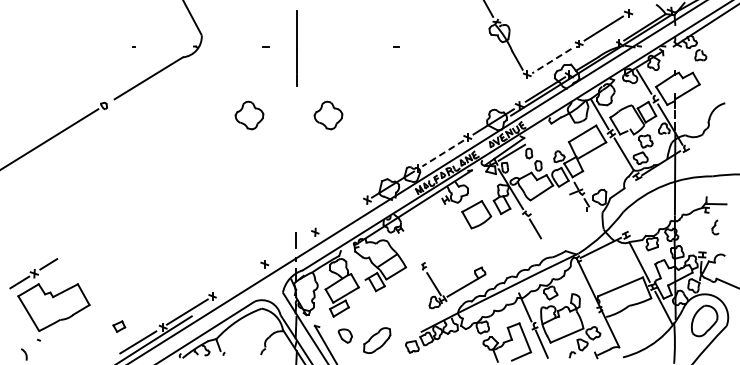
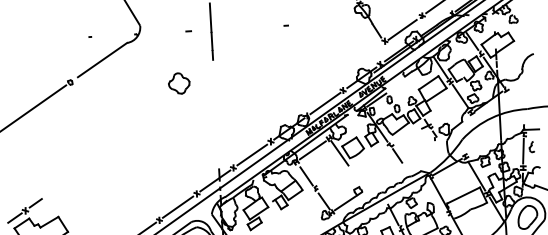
line: (551, 61) -> (402, 30), dashed -> solid
part: (328, 115) -> (238, 80), removed
line: (443, 153) -> (325, 103), dashed -> solid
line: (422, 214) -> (312, 150), added
line: (341, 216) -> (252, 154), added
line: (458, 220) -> (339, 152), added
line: (703, 231) -> (523, 150), added
line: (289, 248) -> (214, 181), added
line: (411, 248) -> (305, 175), added
line: (238, 280) -> (178, 207), added

